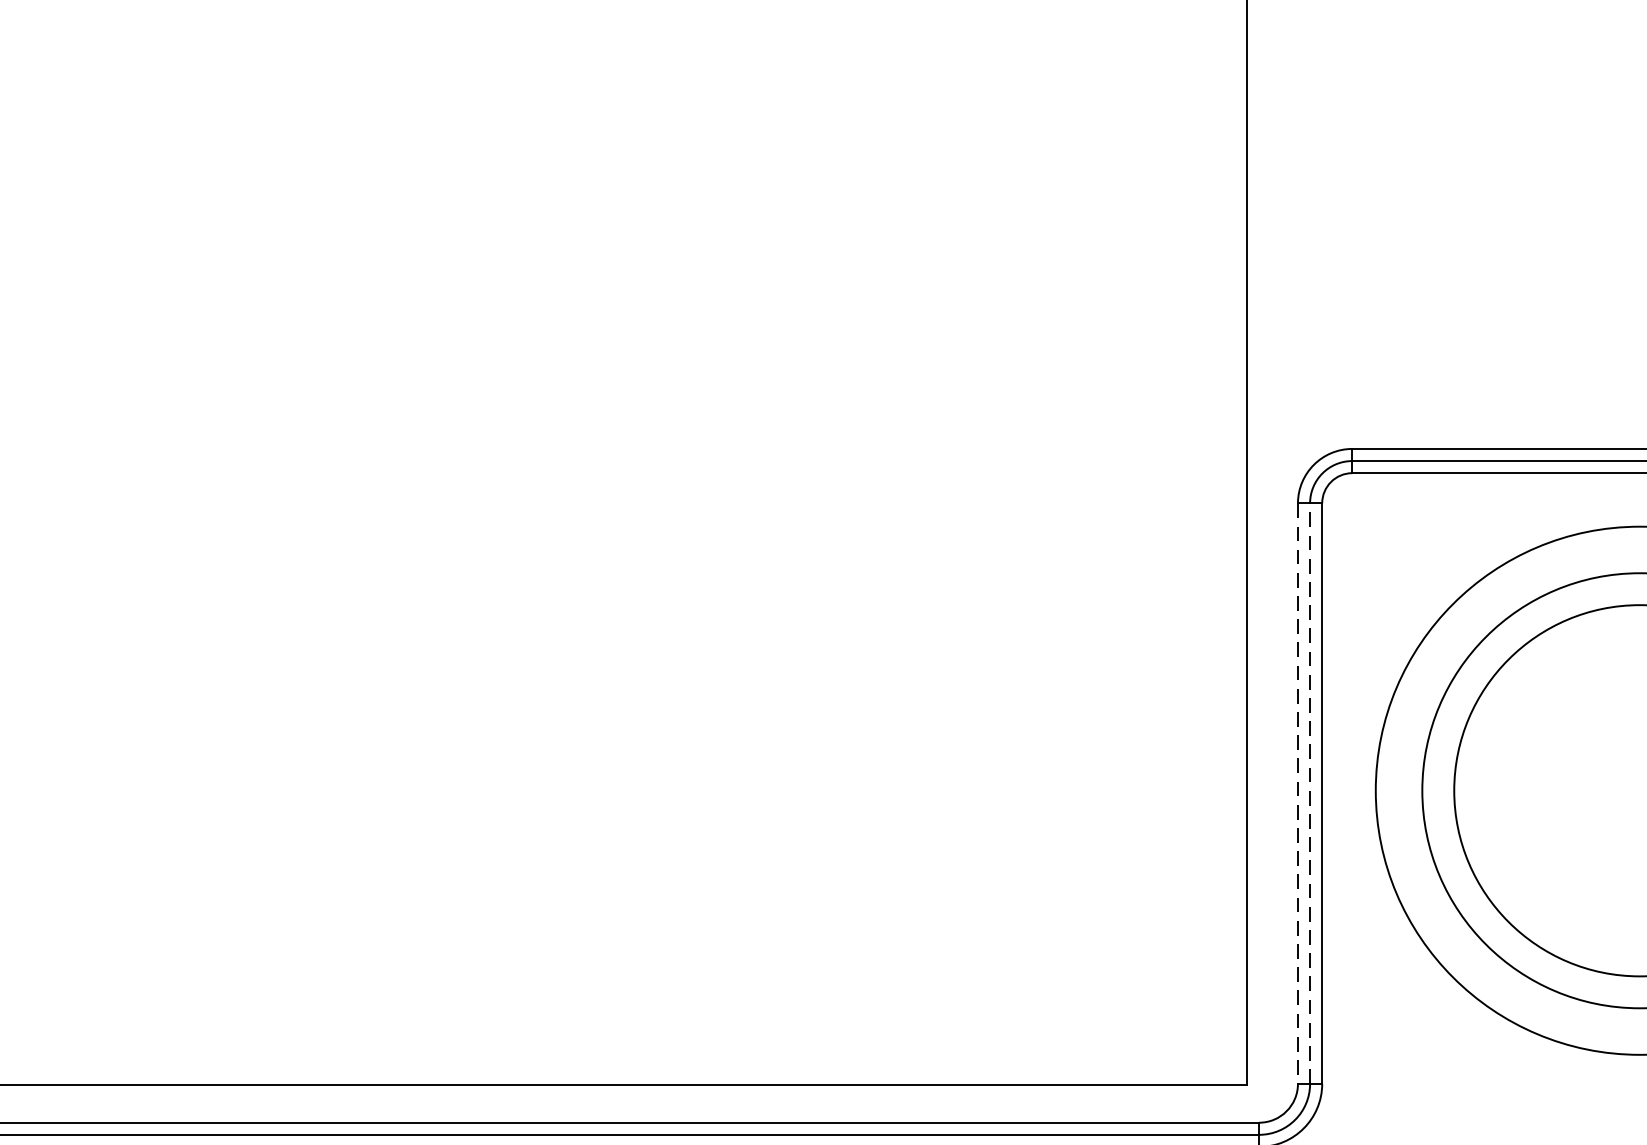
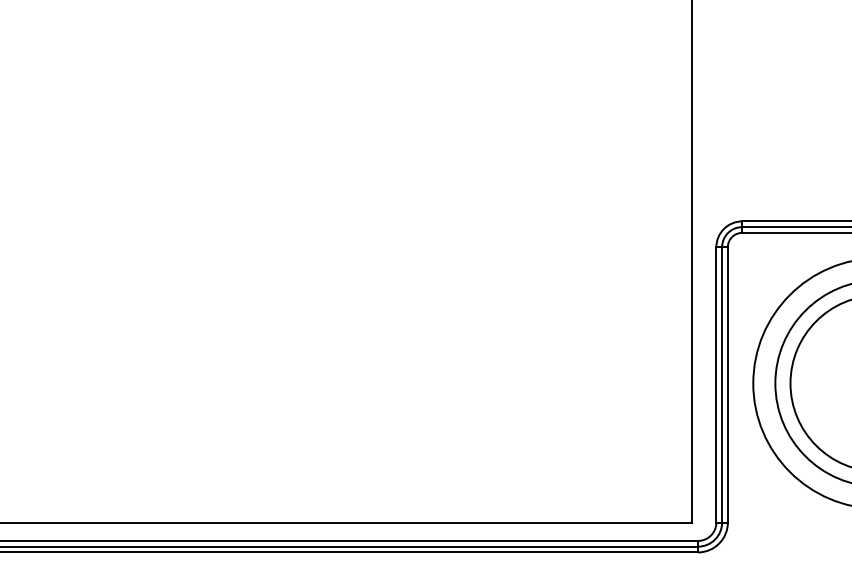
line: (1298, 792) -> (716, 384), dashed -> solid
line: (1310, 792) -> (722, 384), dashed -> solid

